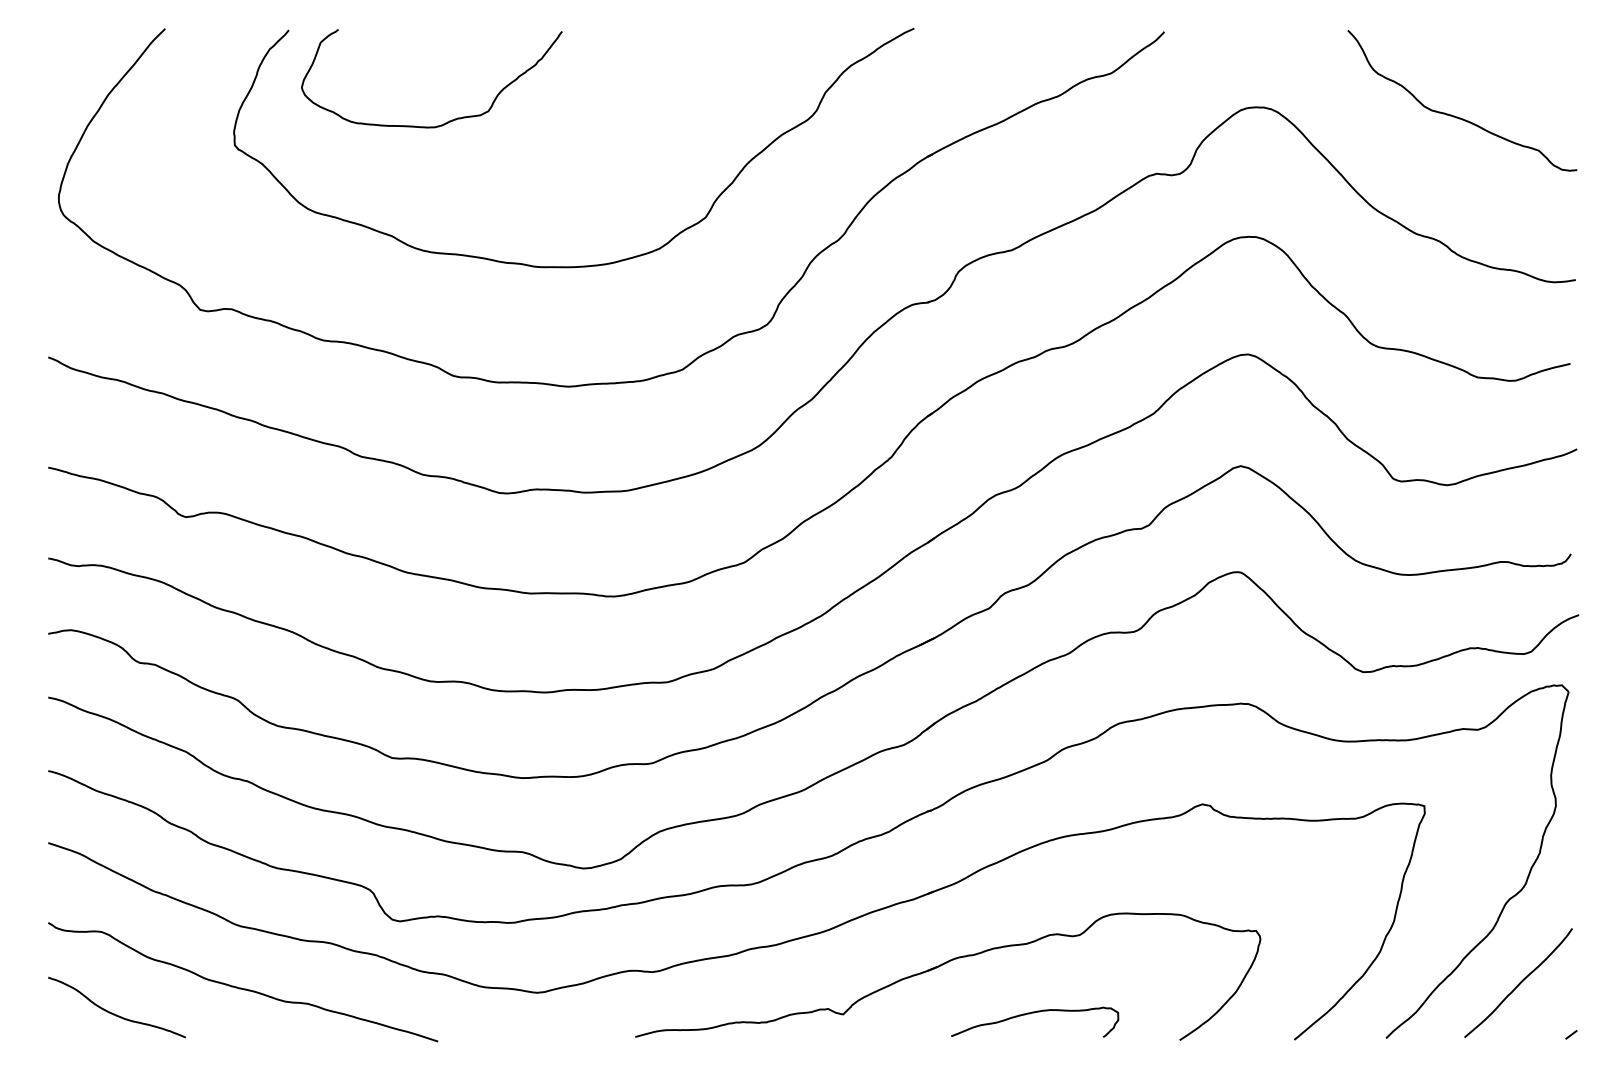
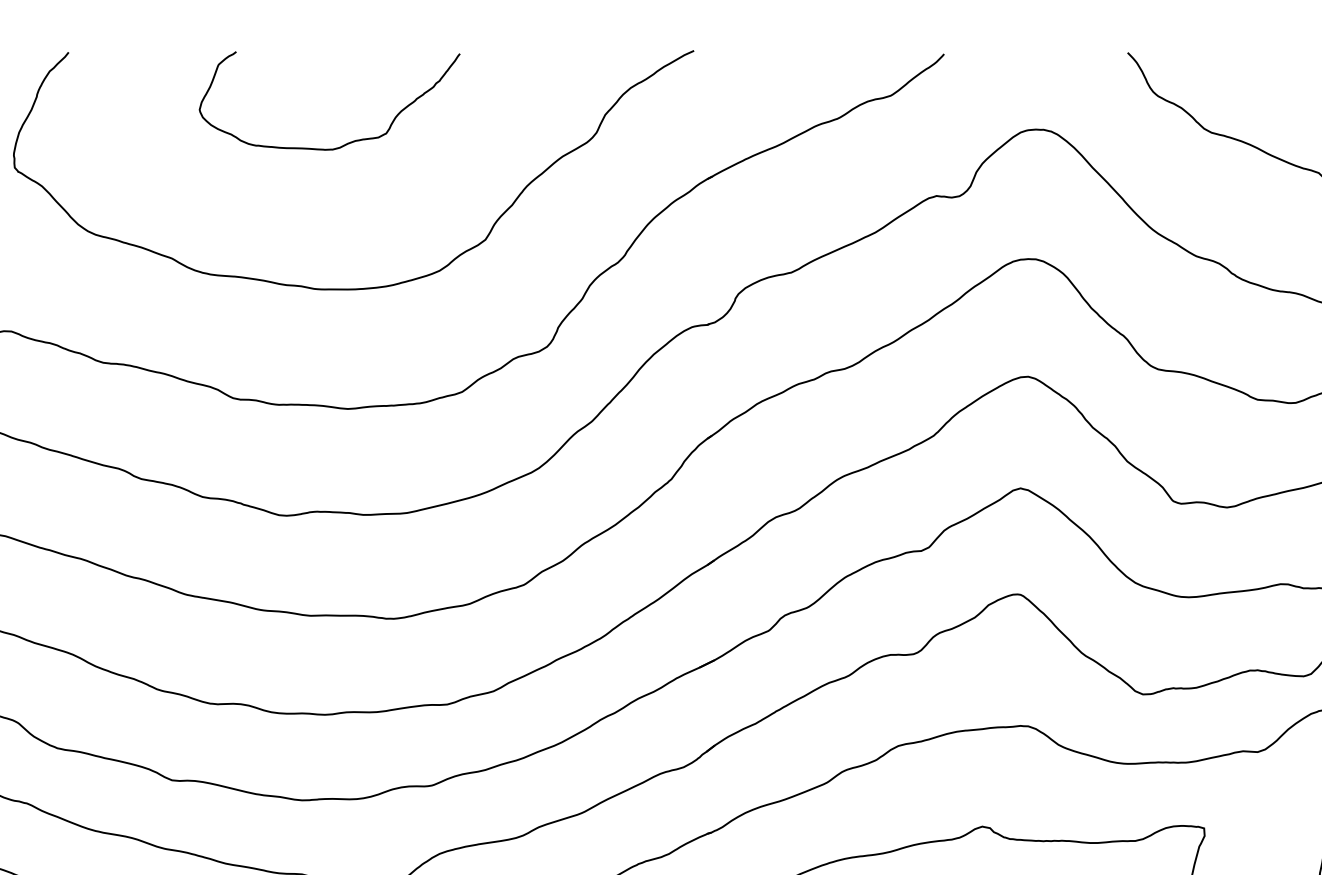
curve: (449, 120) -> (347, 142), moved

